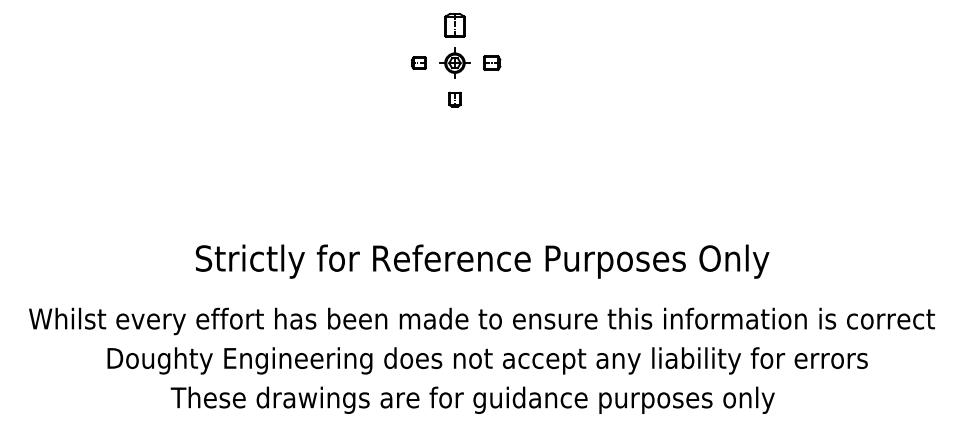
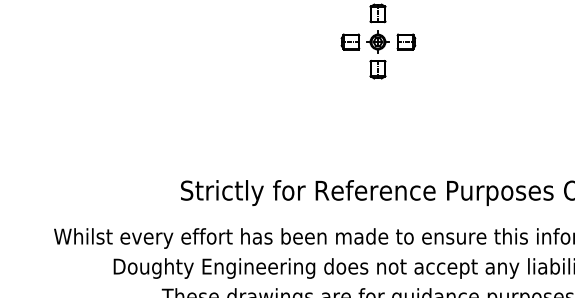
part: (418, 62) -> (350, 41), size x1.67
part: (491, 62) -> (405, 41), size x1.43
part: (454, 99) -> (377, 69), size x1.67

